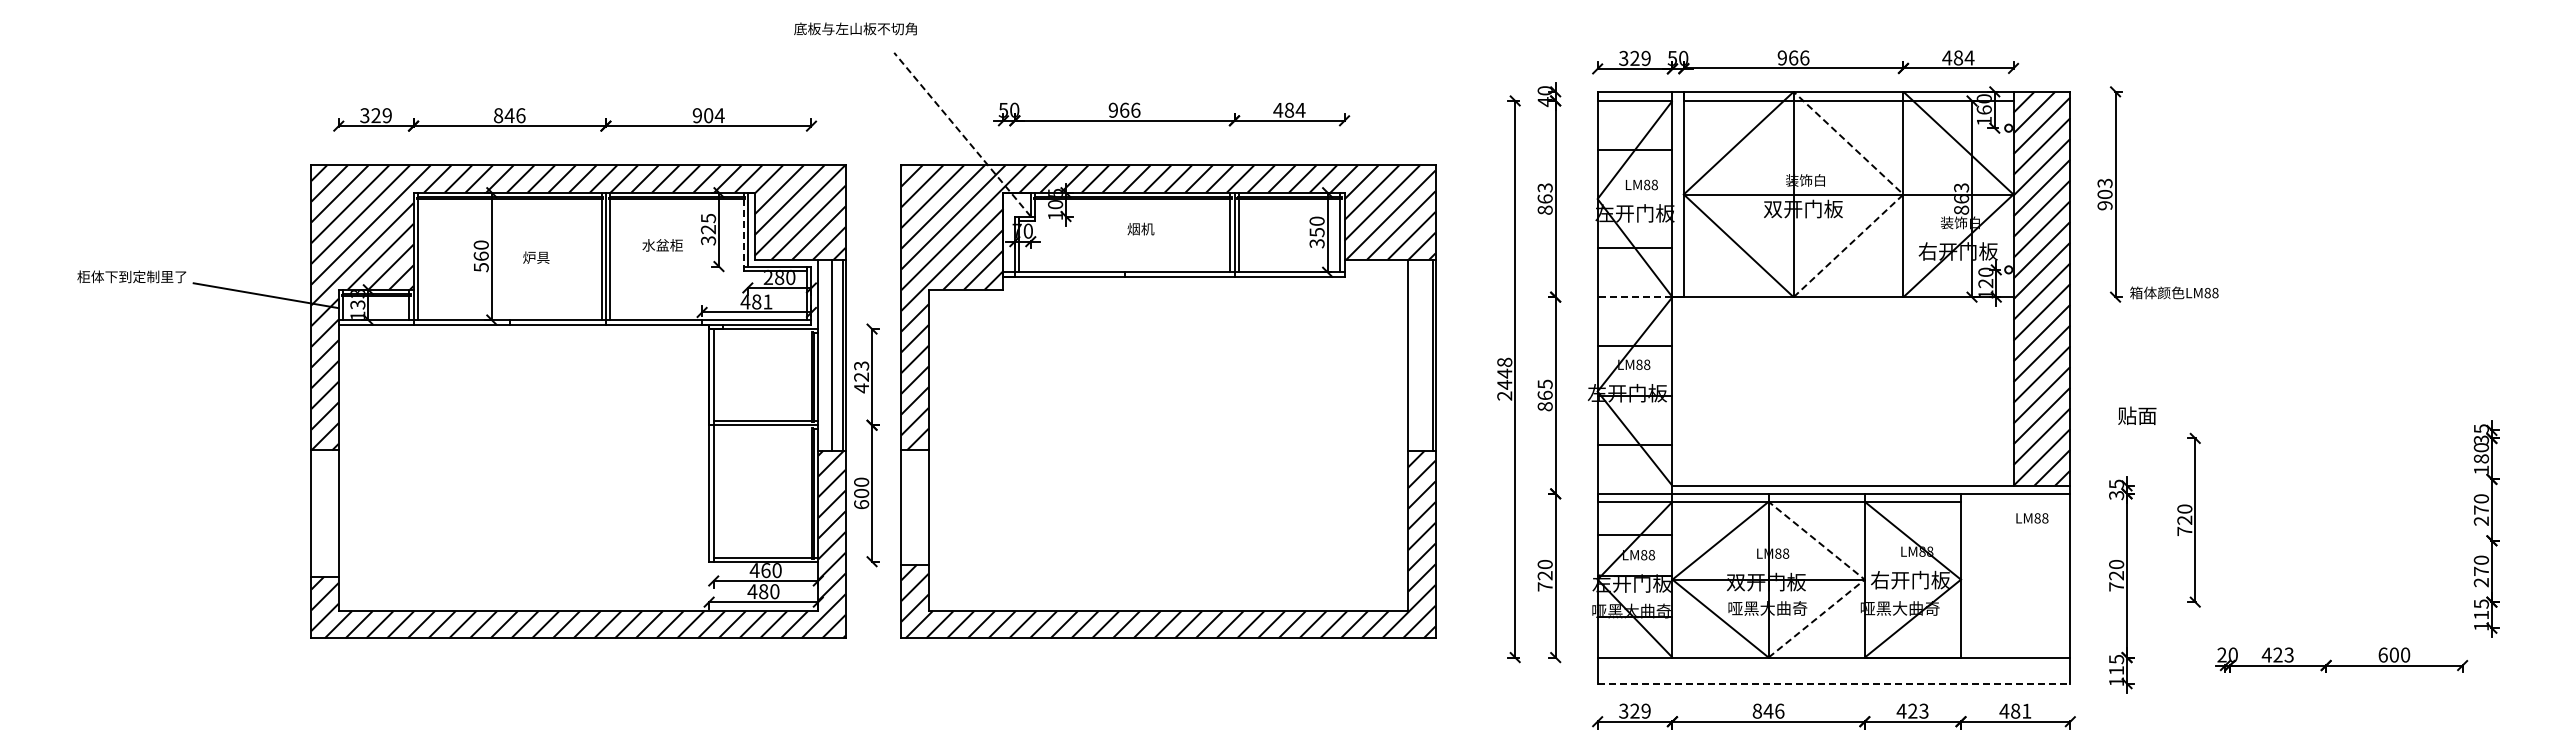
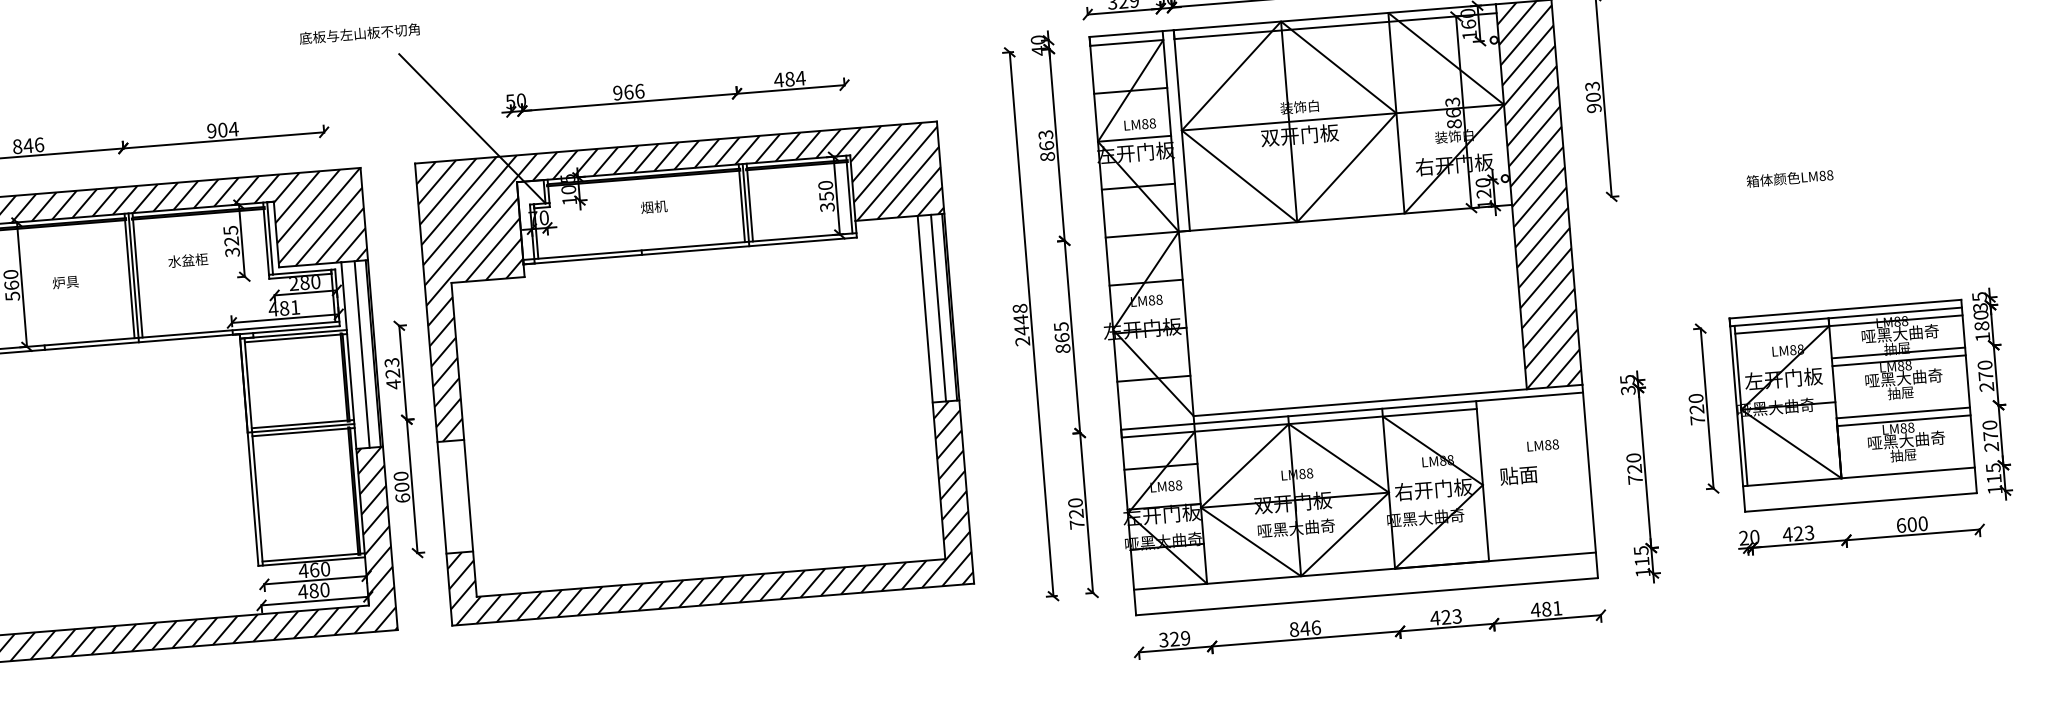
line: (962, 134) -> (472, 128), dashed -> solid
line: (1903, 194) -> (1396, 113), dashed -> solid
line: (1634, 199) -> (1134, 139), added
line: (743, 232) -> (266, 241), dashed -> solid
text: (2174, 292) -> (1790, 177), moved
line: (1634, 297) -> (1141, 235), dashed -> solid
line: (762, 333) -> (292, 338), added
line: (1421, 354) -> (938, 307), added
text: (2137, 415) -> (1519, 475), moved
line: (762, 429) -> (300, 432), added
text: (2032, 518) -> (1543, 445), moved
part: (2343, 528) -> (1852, 404), added
line: (1864, 579) -> (1388, 492), dashed -> solid
line: (1834, 683) -> (1367, 596), dashed -> solid

